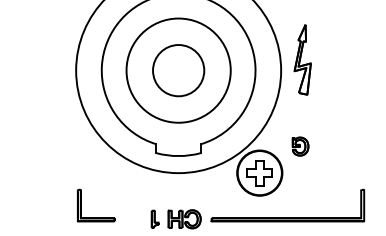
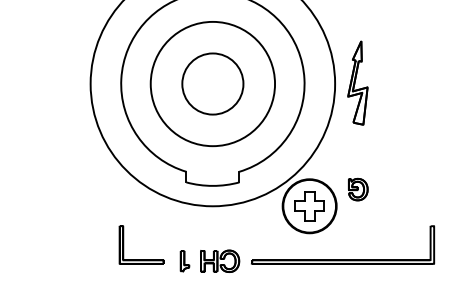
part: (302, 59) -> (357, 82), moved
part: (300, 146) -> (358, 189), moved
part: (96, 217) -> (141, 259), moved

